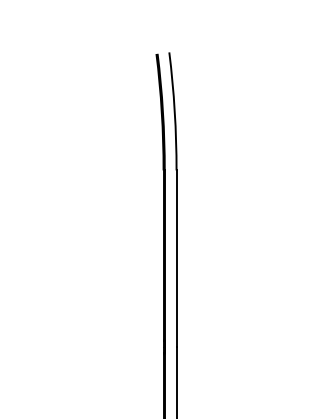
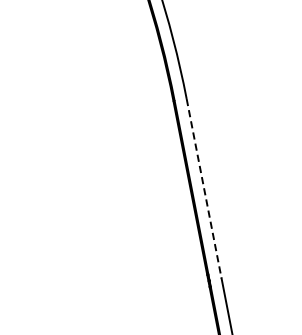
line: (176, 259) -> (204, 189), solid -> dashed

